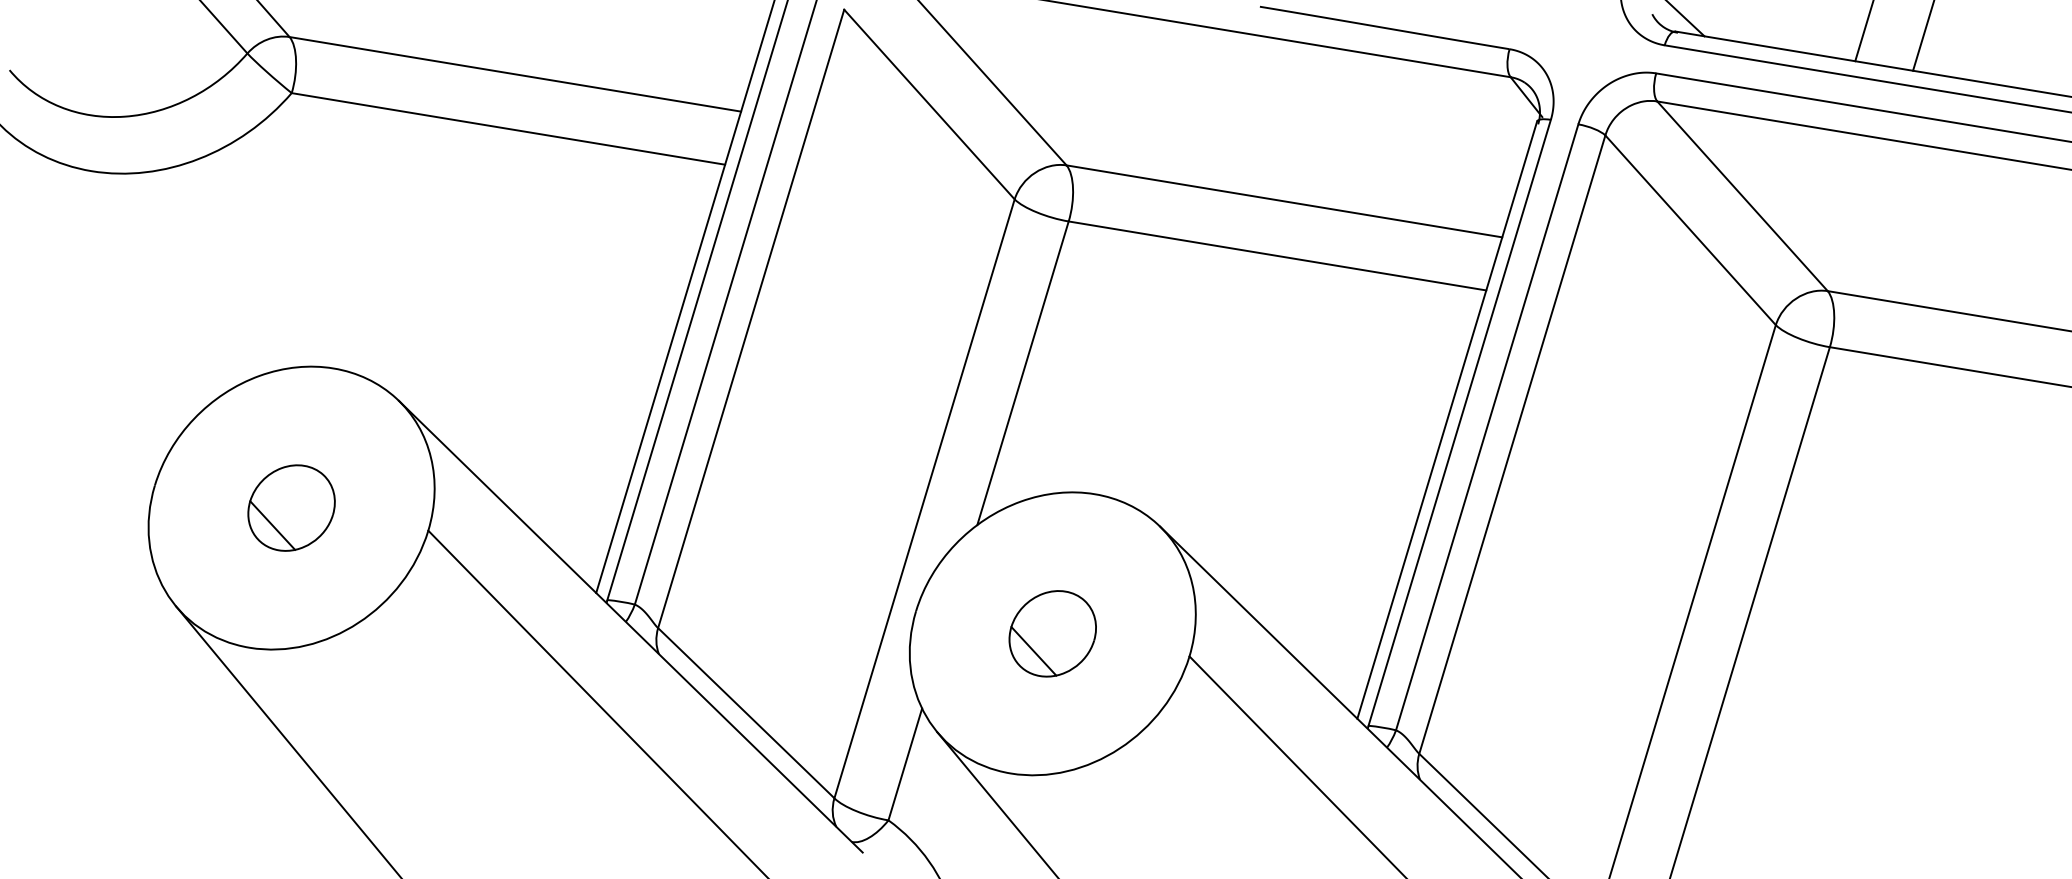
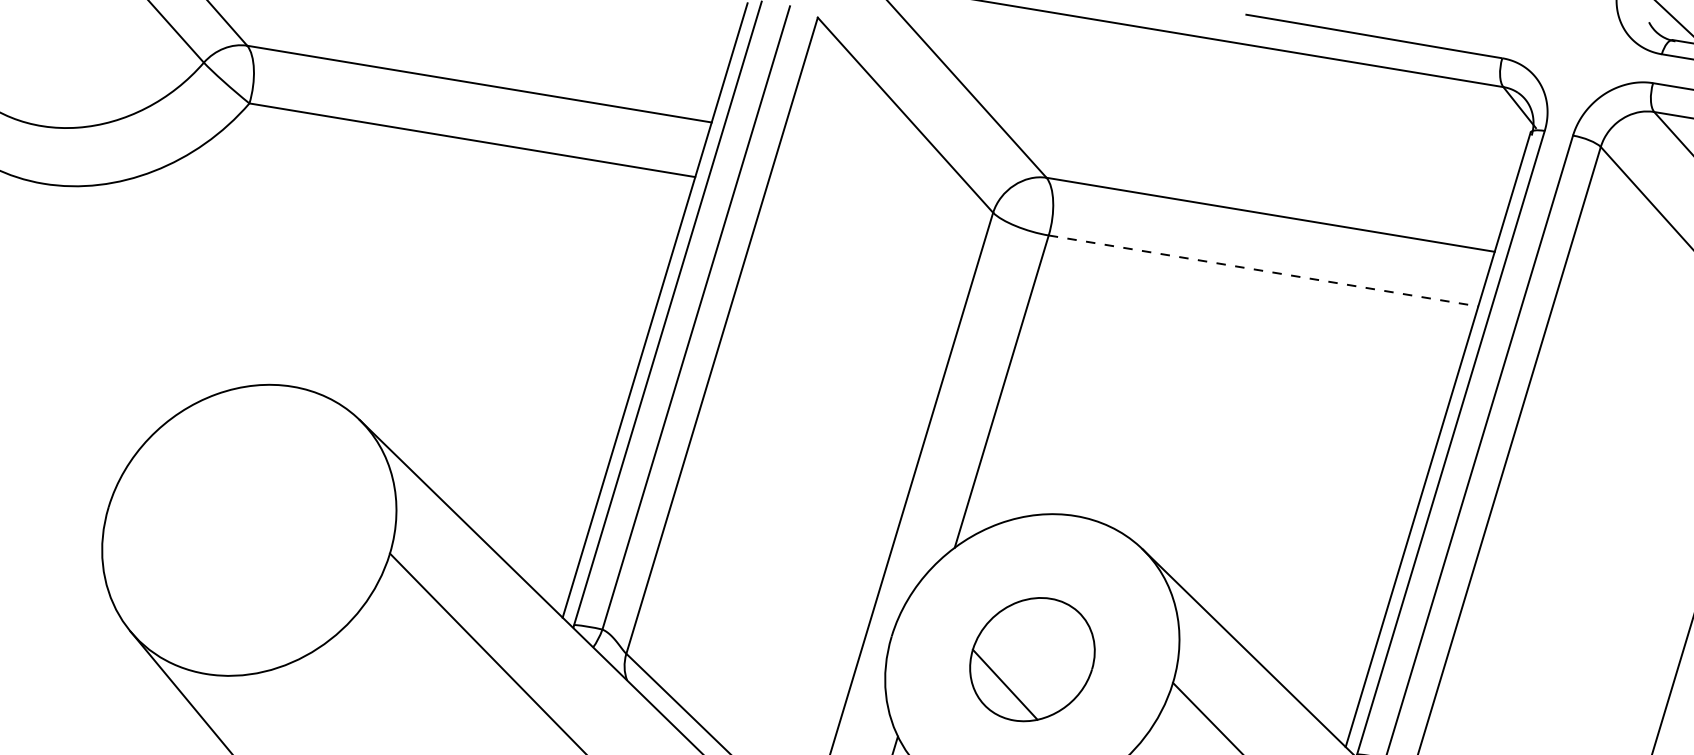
line: (1277, 255) -> (1263, 270), solid -> dashed
part: (291, 507) -> (249, 529), removed
part: (1052, 633) -> (1032, 659), size x1.4

